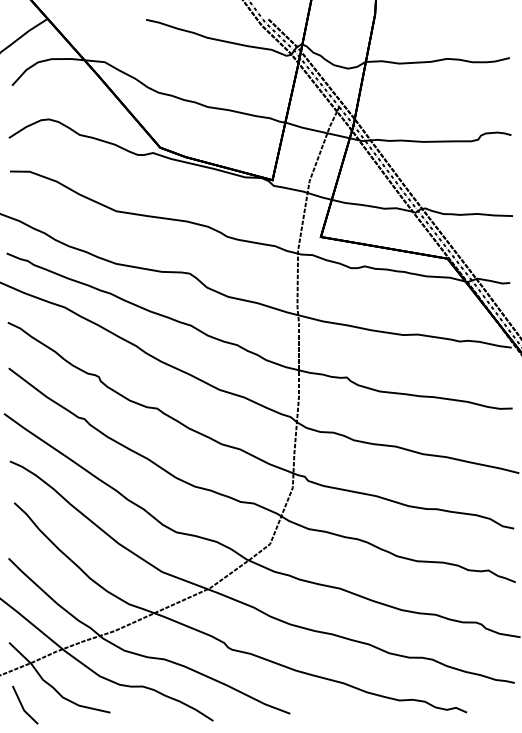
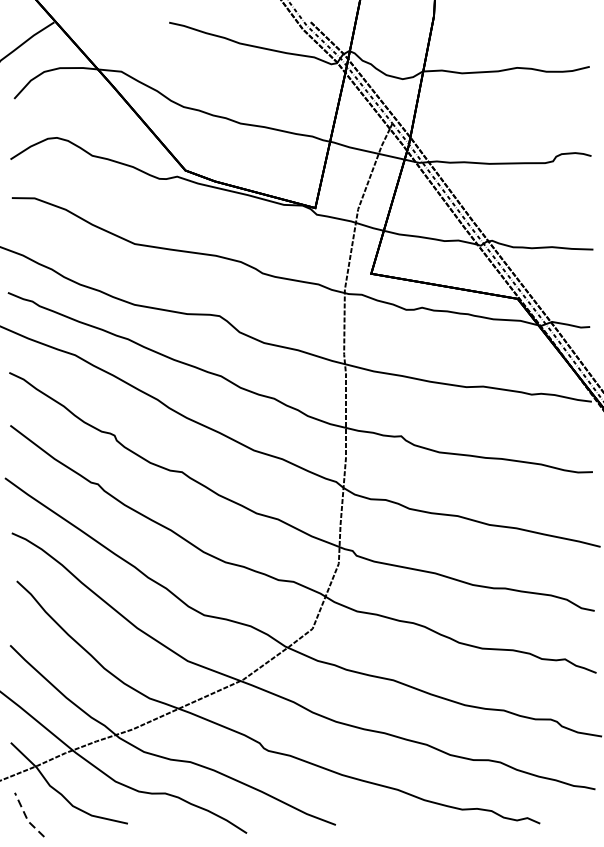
line: (22, 707) -> (26, 817), solid -> dashed

